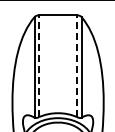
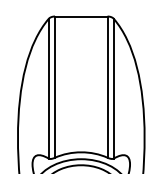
line: (39, 66) -> (55, 87), dashed -> solid
line: (77, 66) -> (108, 87), dashed -> solid

